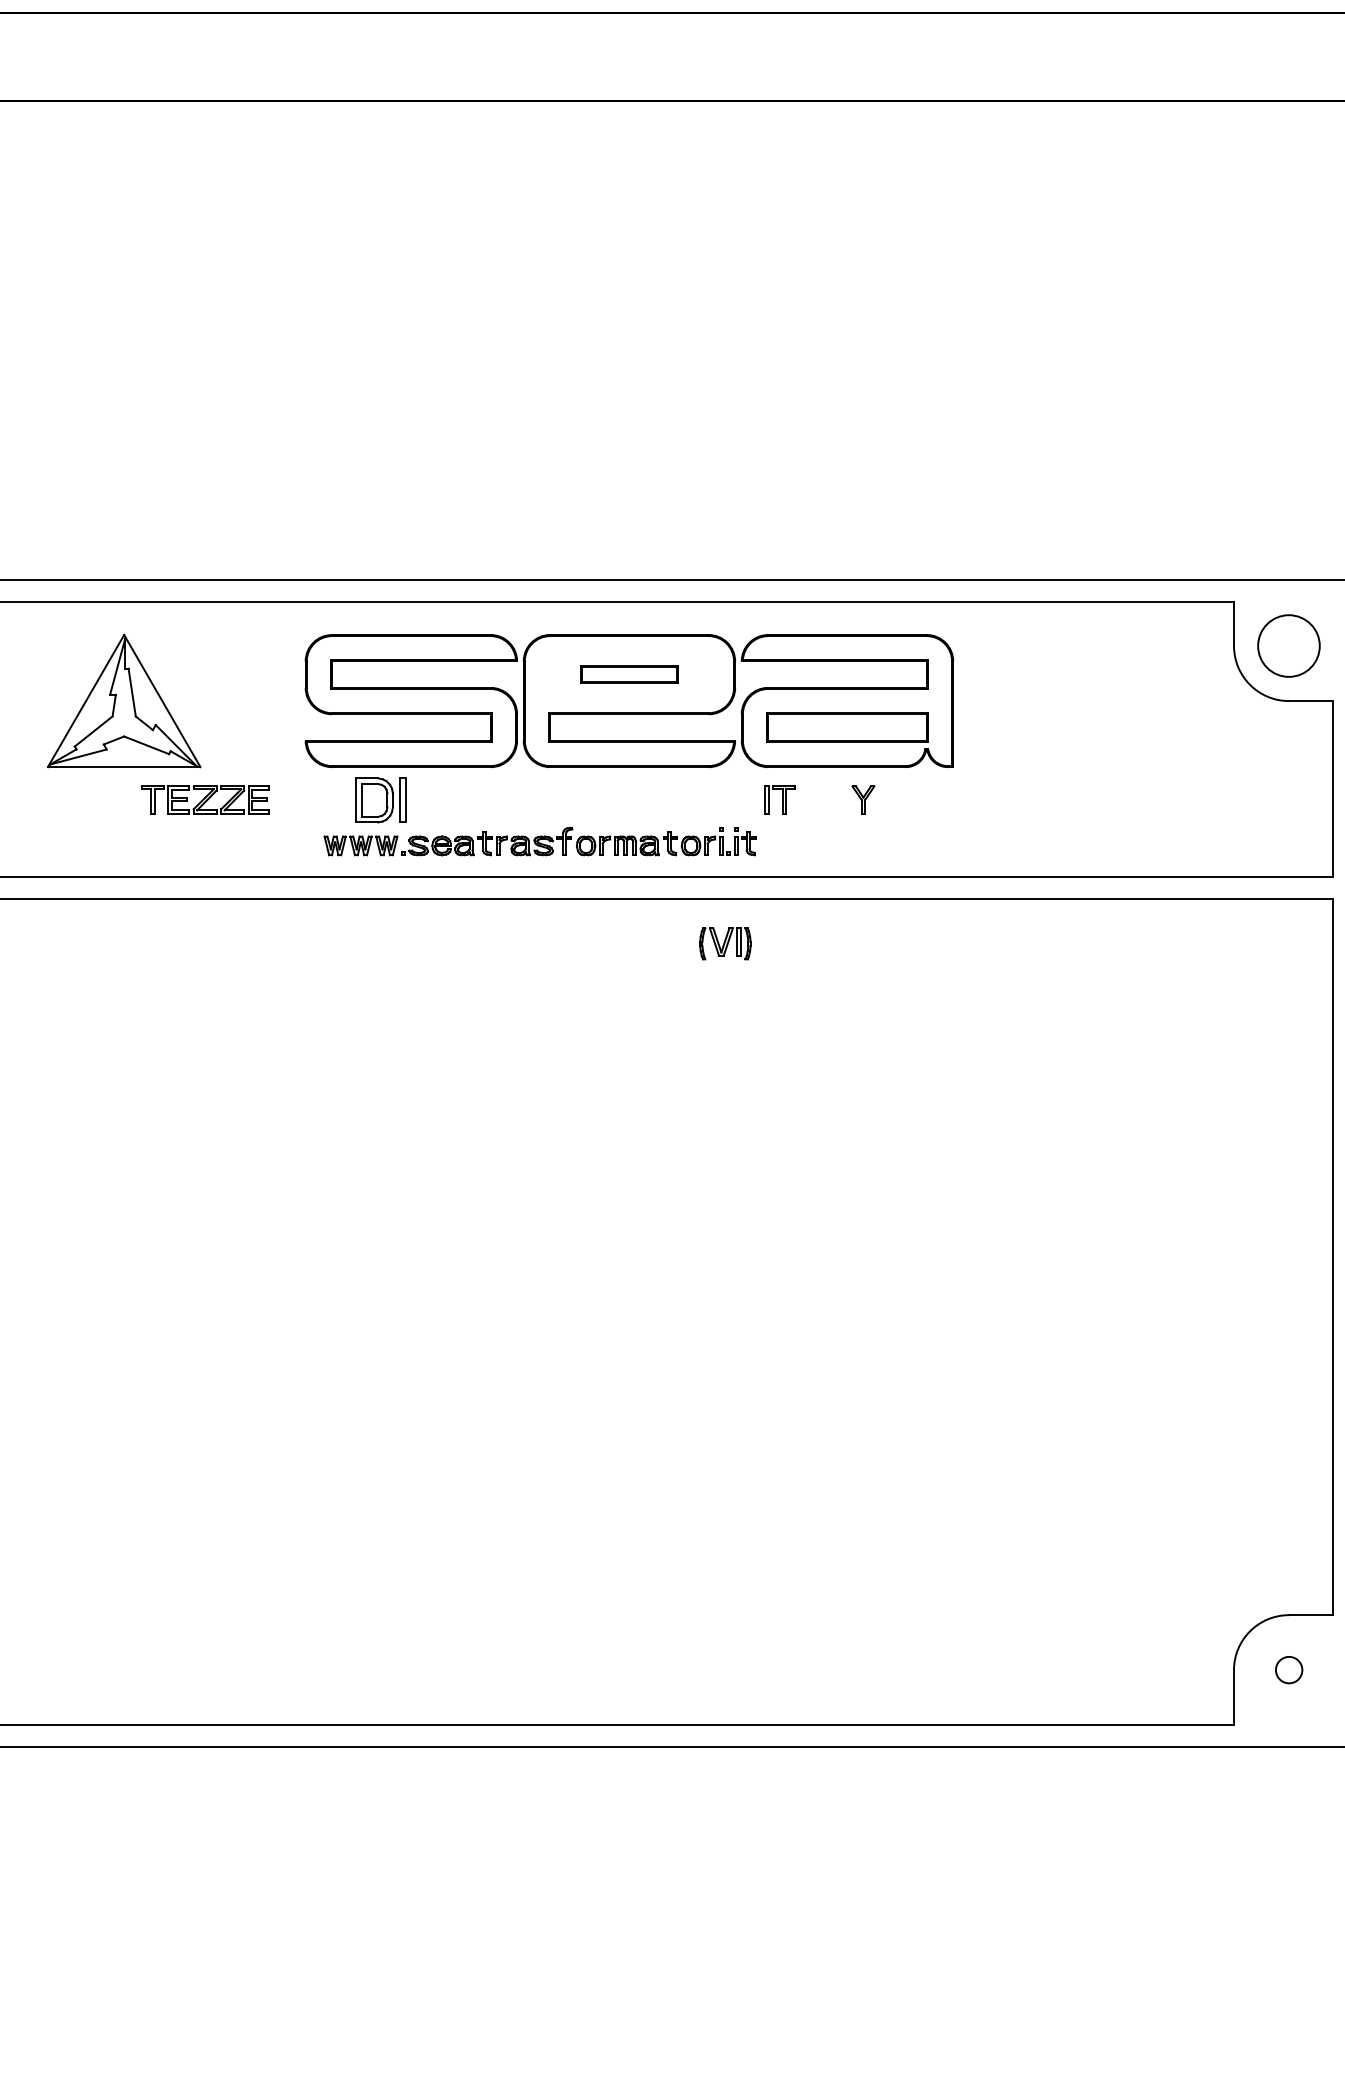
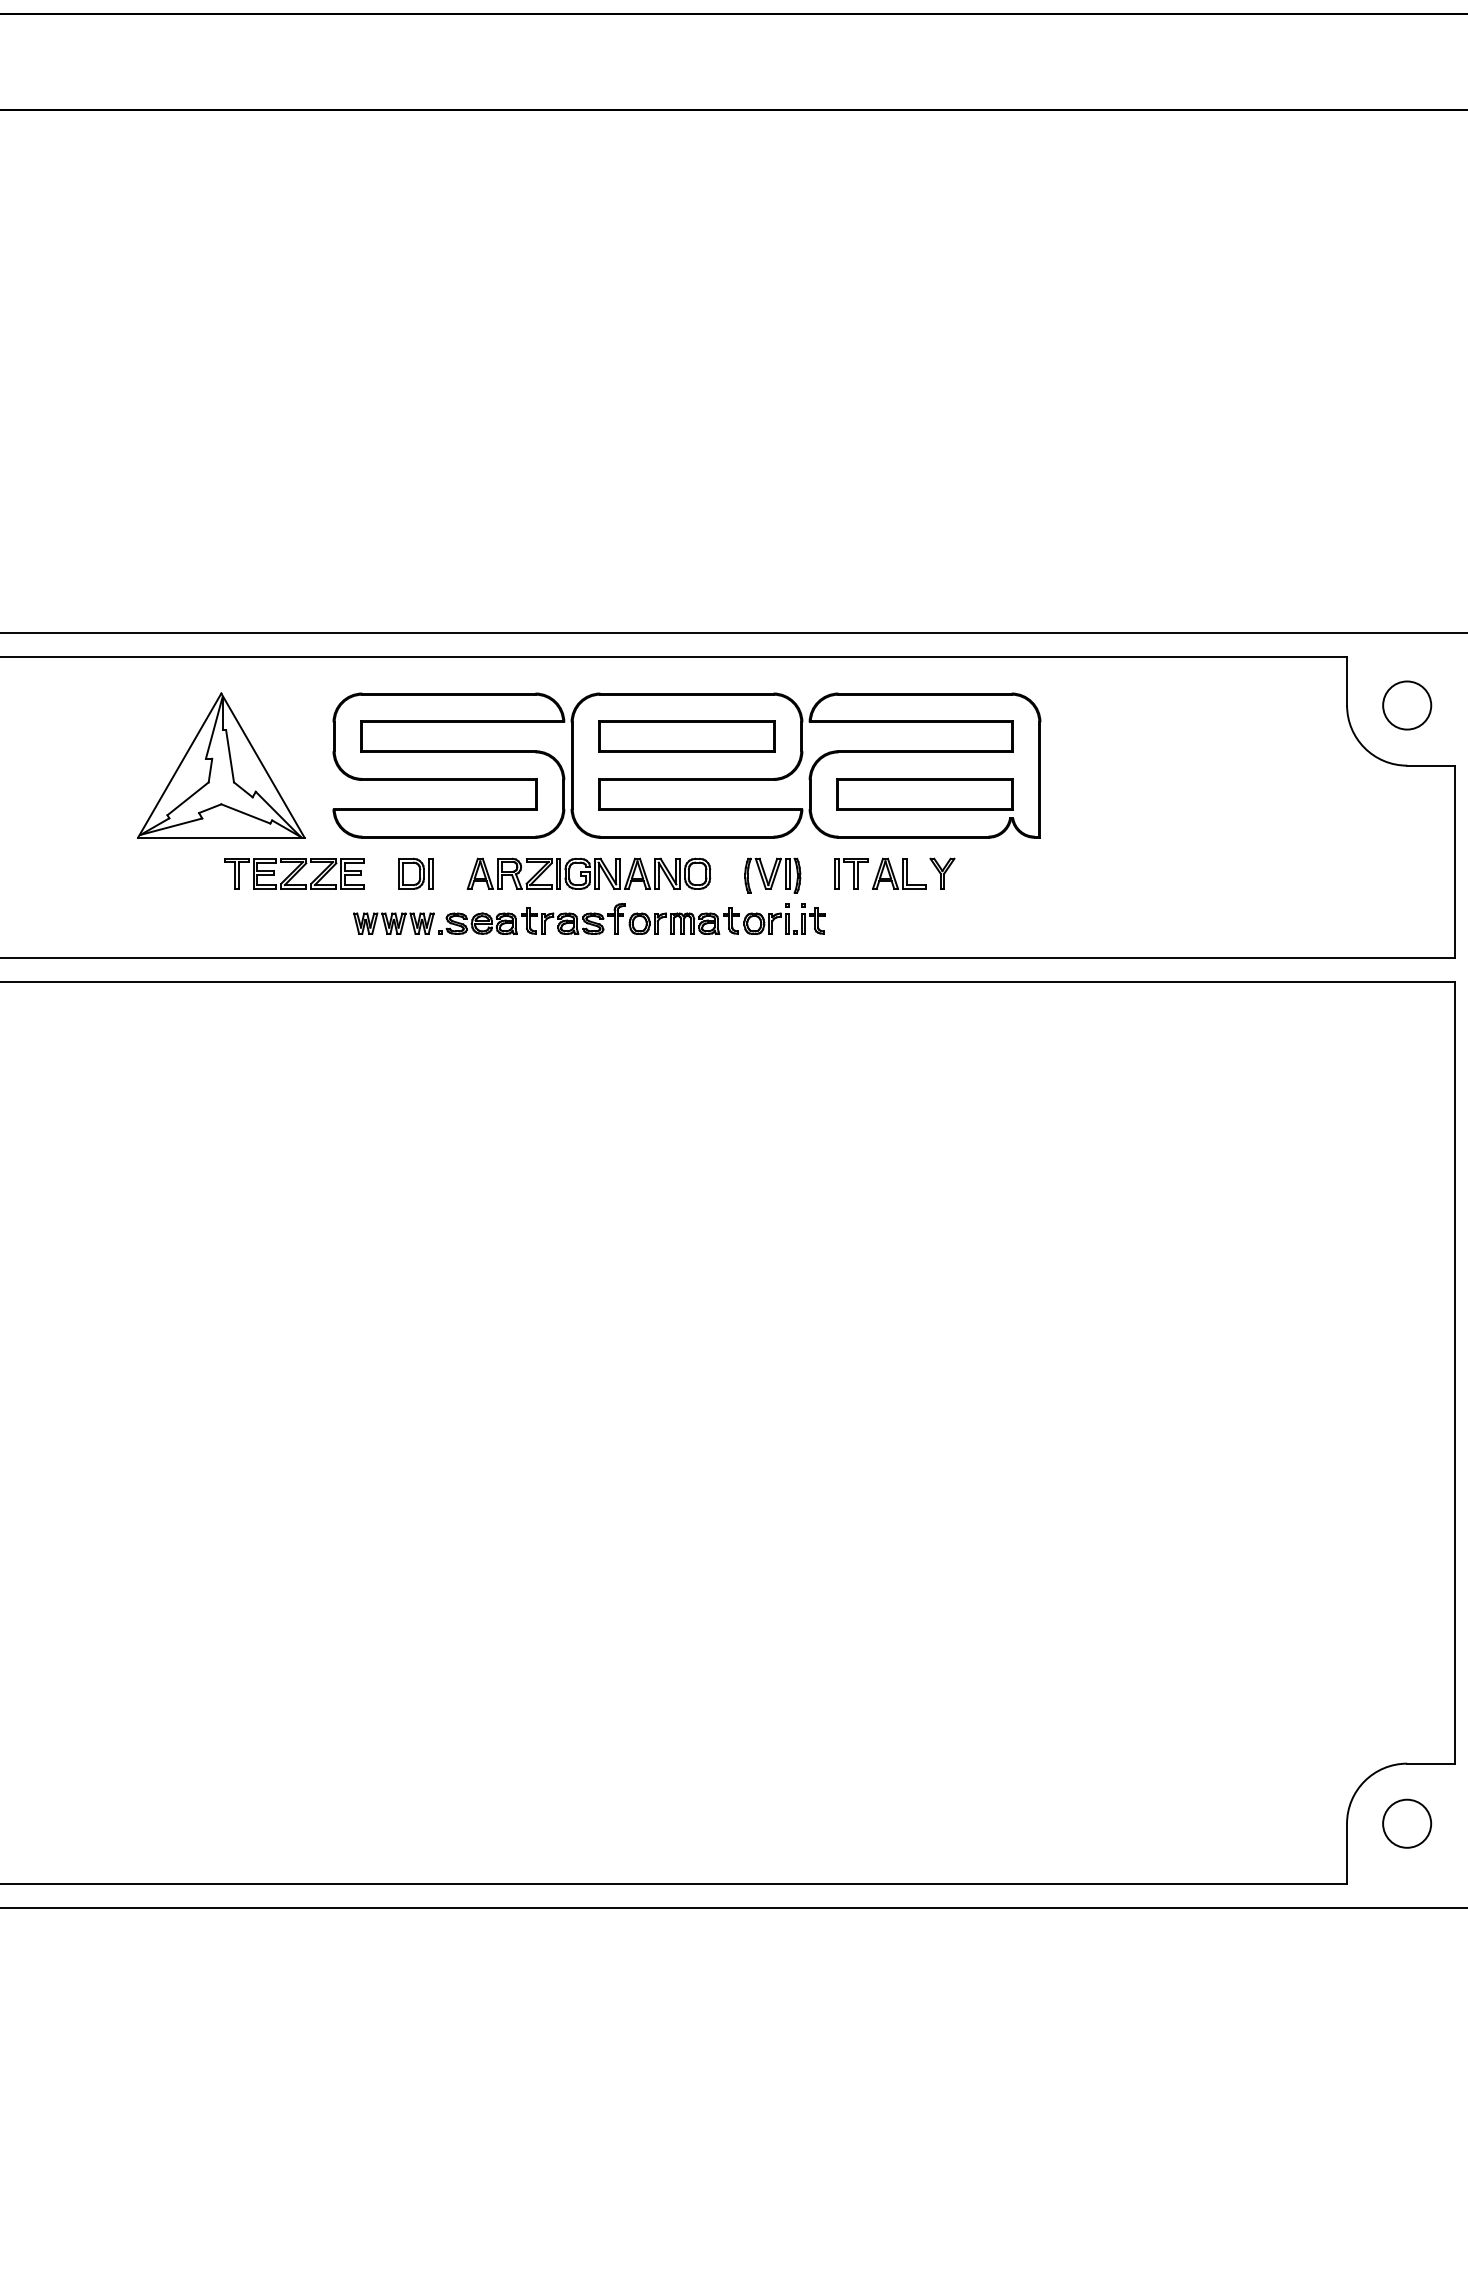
circle: (1289, 645) -> (1407, 705), size x0.71
part: (628, 674) -> (686, 736), size x1.67
part: (124, 700) -> (221, 765), moved
part: (205, 799) -> (294, 873), moved
part: (380, 799) -> (415, 873), size x0.62
part: (539, 799) -> (588, 873), added
part: (824, 799) -> (899, 873), added
part: (725, 943) -> (772, 875), moved
circle: (1289, 1669) -> (1407, 1823), size x1.67

